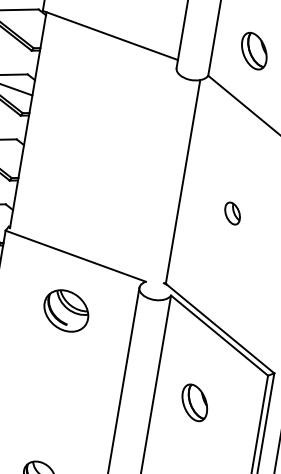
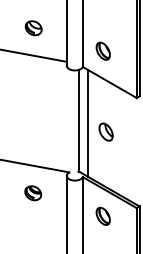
line: (200, 190) -> (88, 123), added
part: (231, 212) -> (105, 131), size x1.67
part: (66, 311) -> (33, 193), size x0.71
part: (193, 400) -> (102, 215), moved

